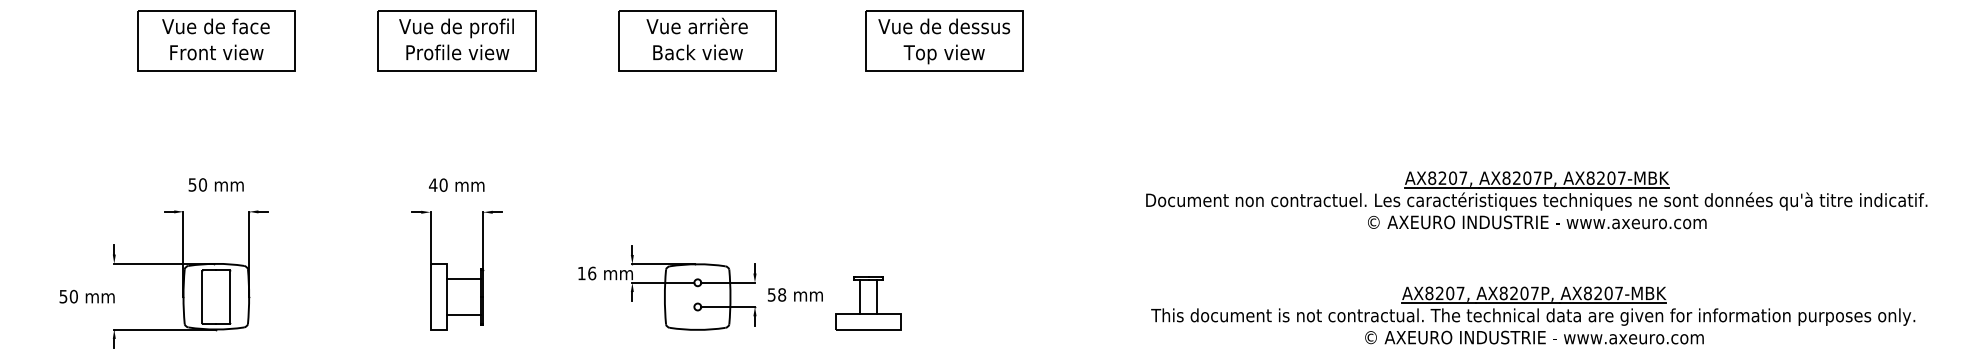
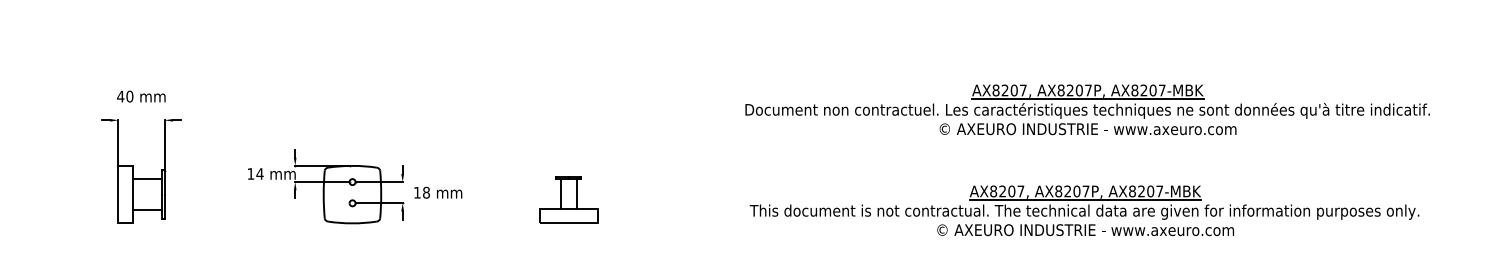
text: (591, 273) -> (259, 173), 16 -> 14
text: (771, 294) -> (417, 192), 58 -> 18
part: (868, 303) -> (568, 200), moved

